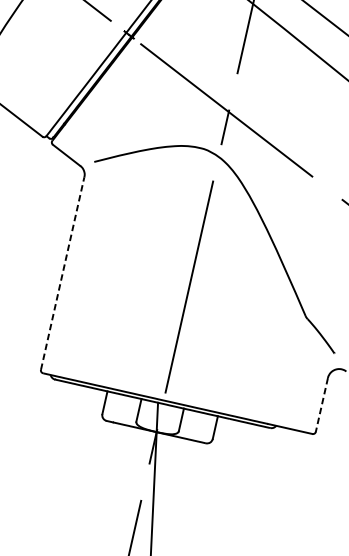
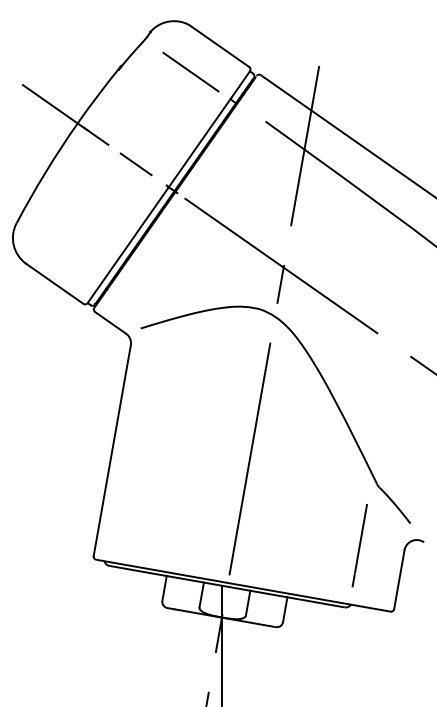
line: (62, 273) -> (112, 450), dashed -> solid
line: (286, 371) -> (359, 545), added
line: (322, 404) -> (399, 579), dashed -> solid

